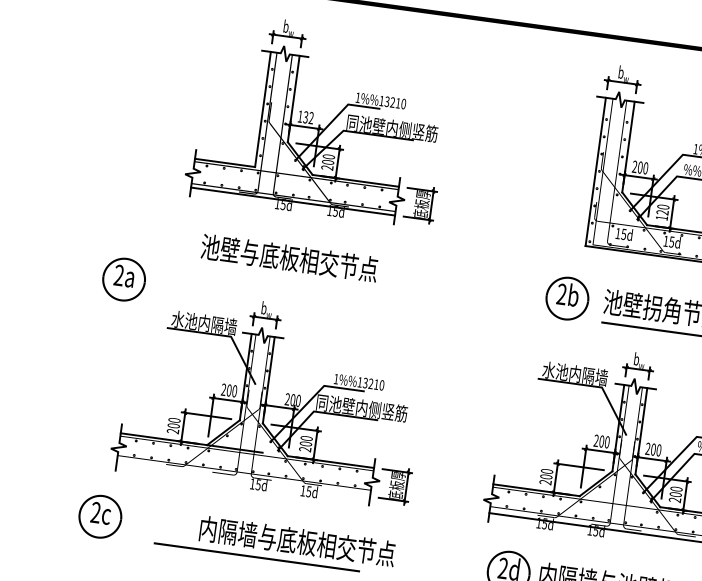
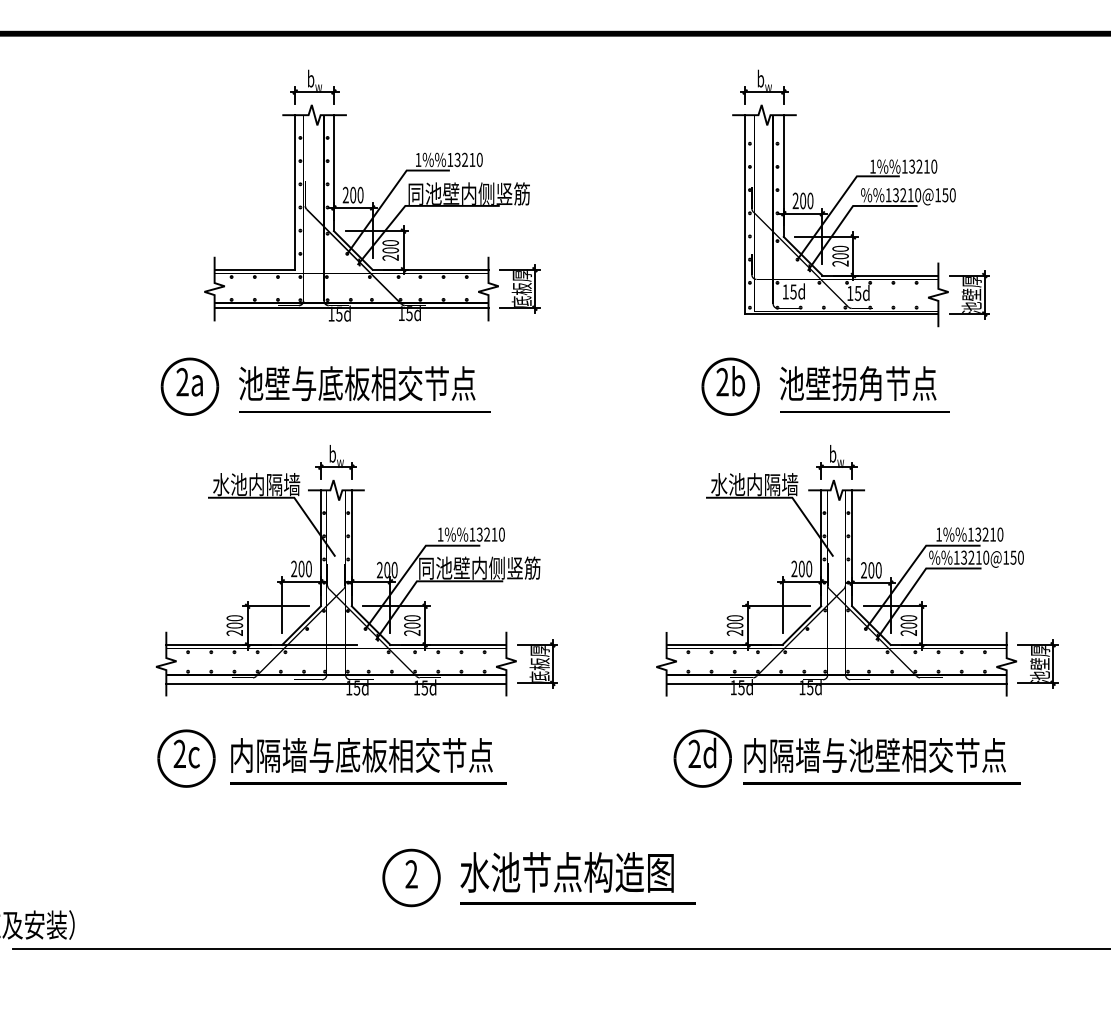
text: (305, 116) -> (352, 194), 132 -> 200
text: (662, 215) -> (840, 259), 120 -> 200
text: (123, 279) -> (189, 386), moved
line: (292, 279) -> (364, 411), added
line: (243, 479) -> (336, 683), added
text: (100, 516) -> (186, 758), moved
text: (297, 541) -> (361, 755), moved

